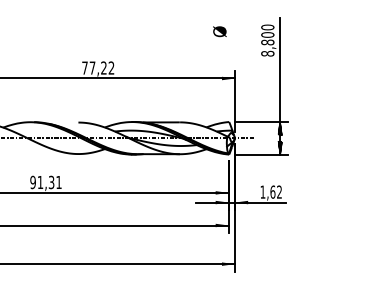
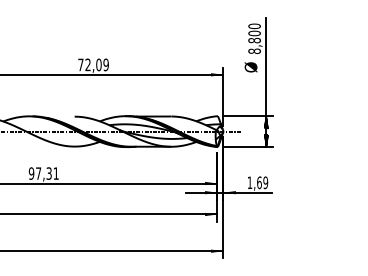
text: (219, 31) -> (250, 67), moved
text: (101, 67) -> (96, 64), 77,22 -> 72,09
text: (40, 182) -> (38, 173), 91,31 -> 97,31
text: (279, 191) -> (265, 182), 1,62 -> 1,69

